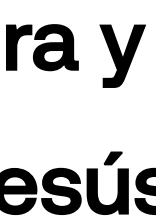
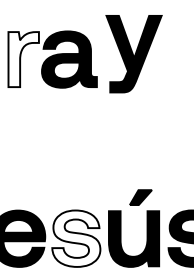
fill: (18, 47) -> (22, 59), removed
part: (122, 55) -> (133, 53), moved
fill: (61, 191) -> (76, 238), removed

